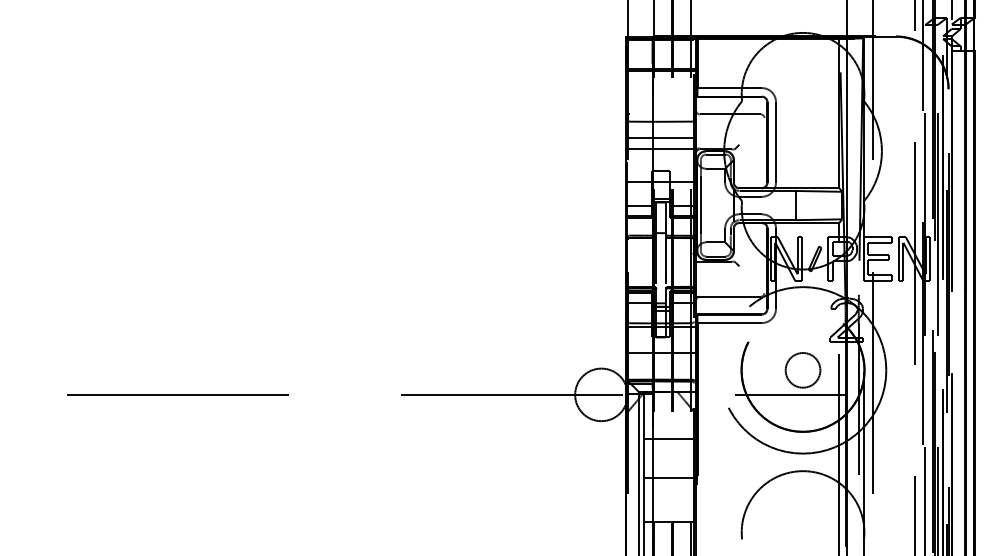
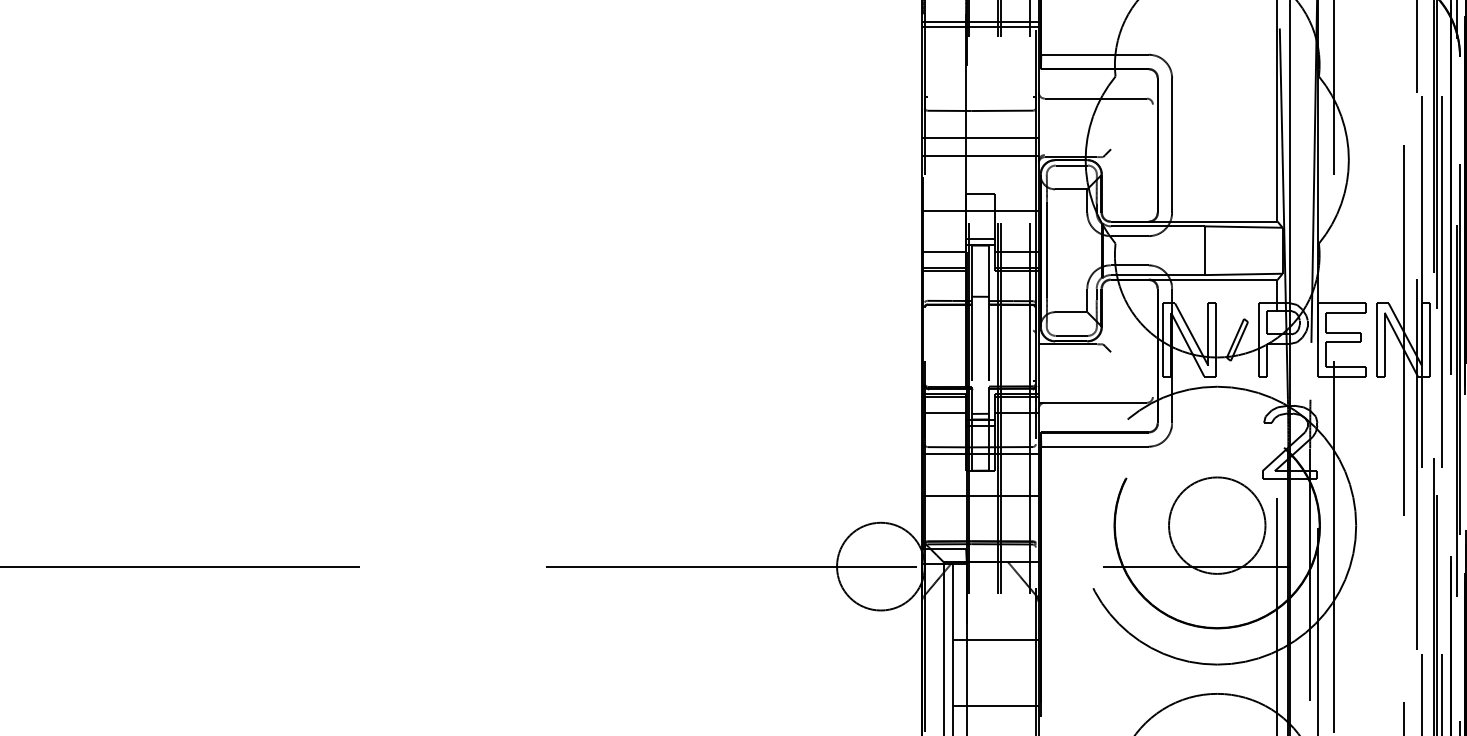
circle: (802, 370) -> (1216, 525), size x1.67

